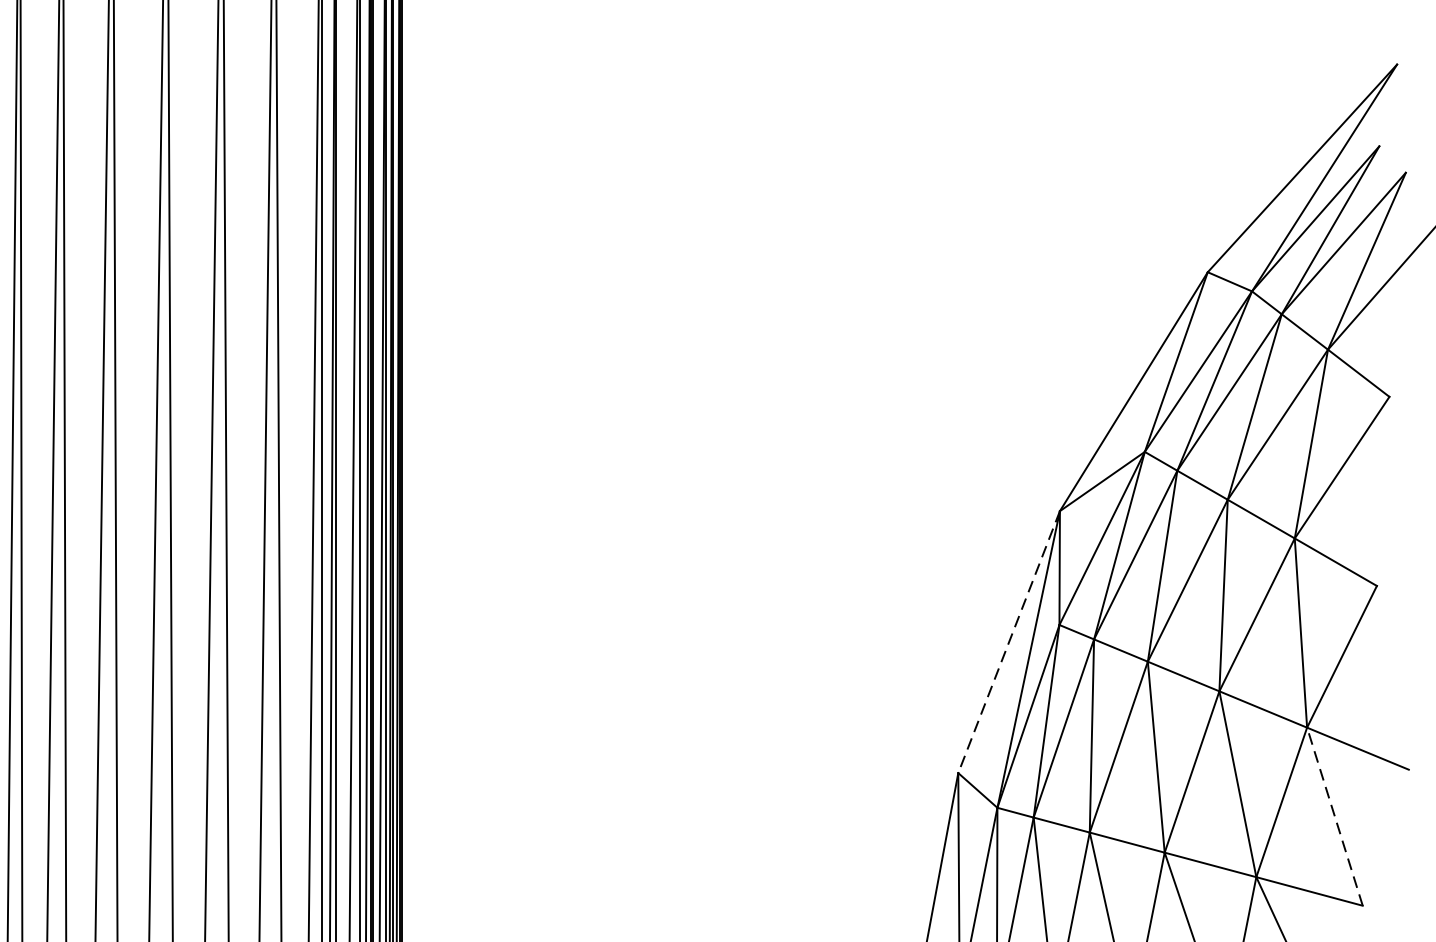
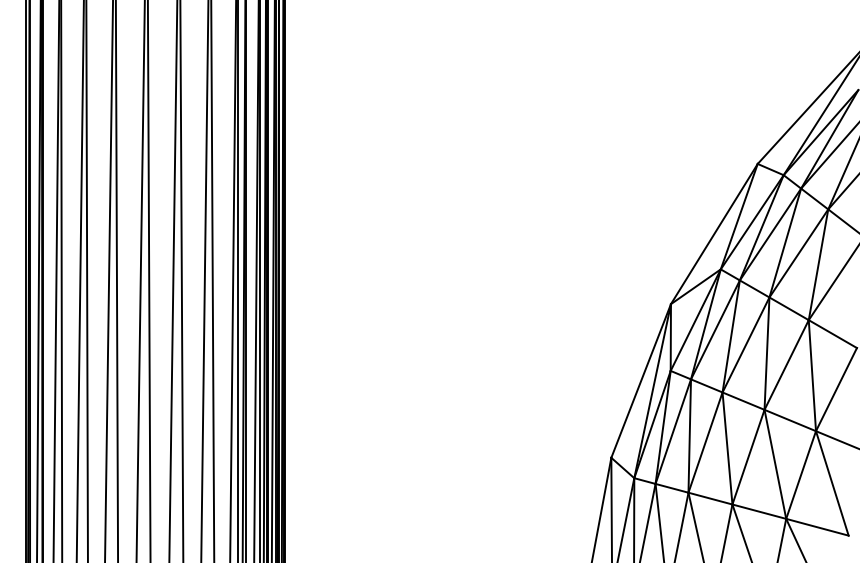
line: (1007, 643) -> (640, 381), dashed -> solid
line: (1335, 816) -> (832, 483), dashed -> solid

